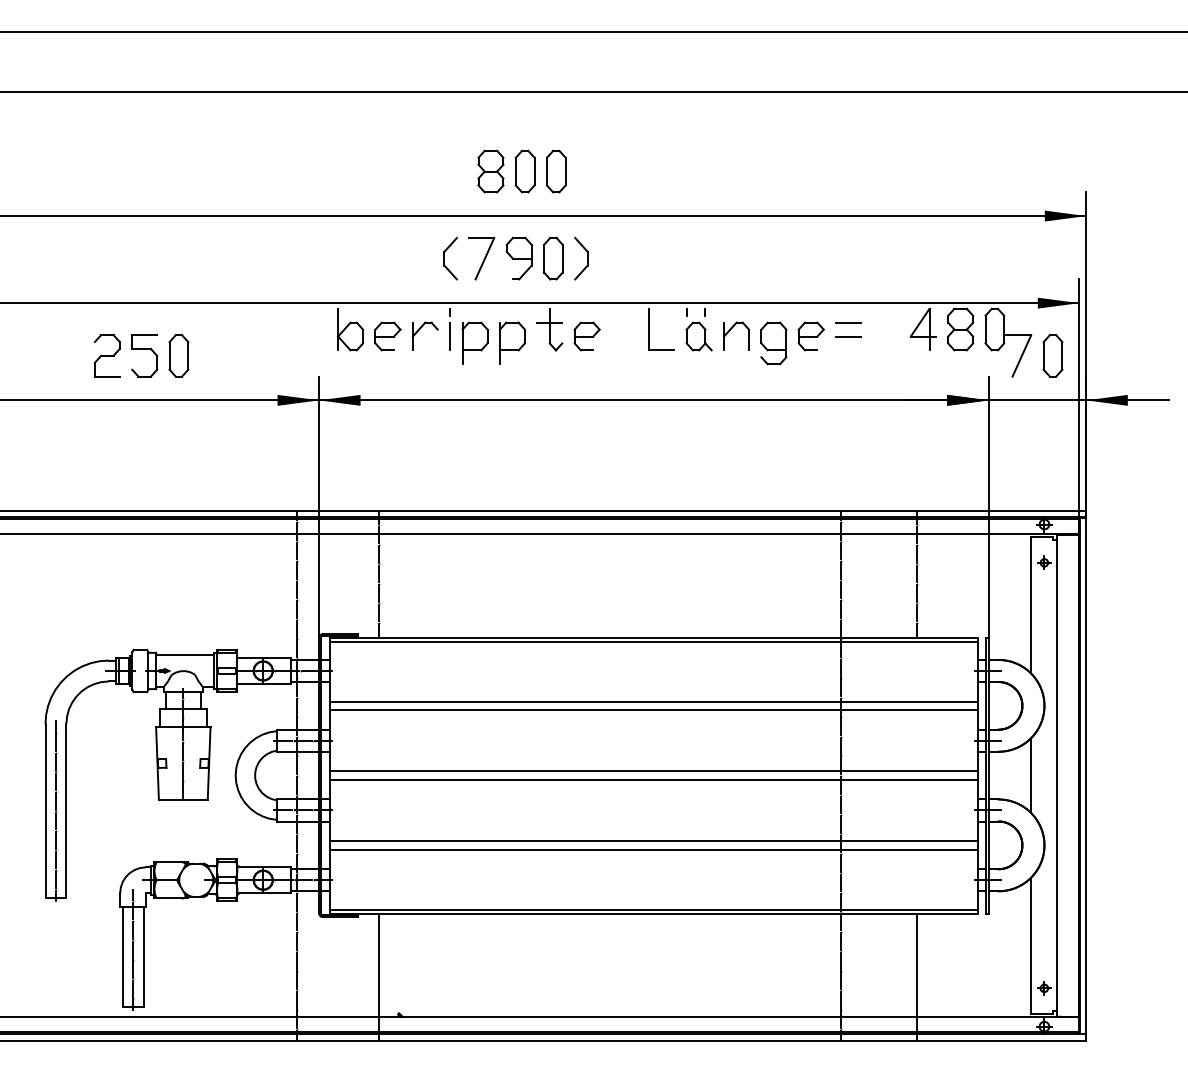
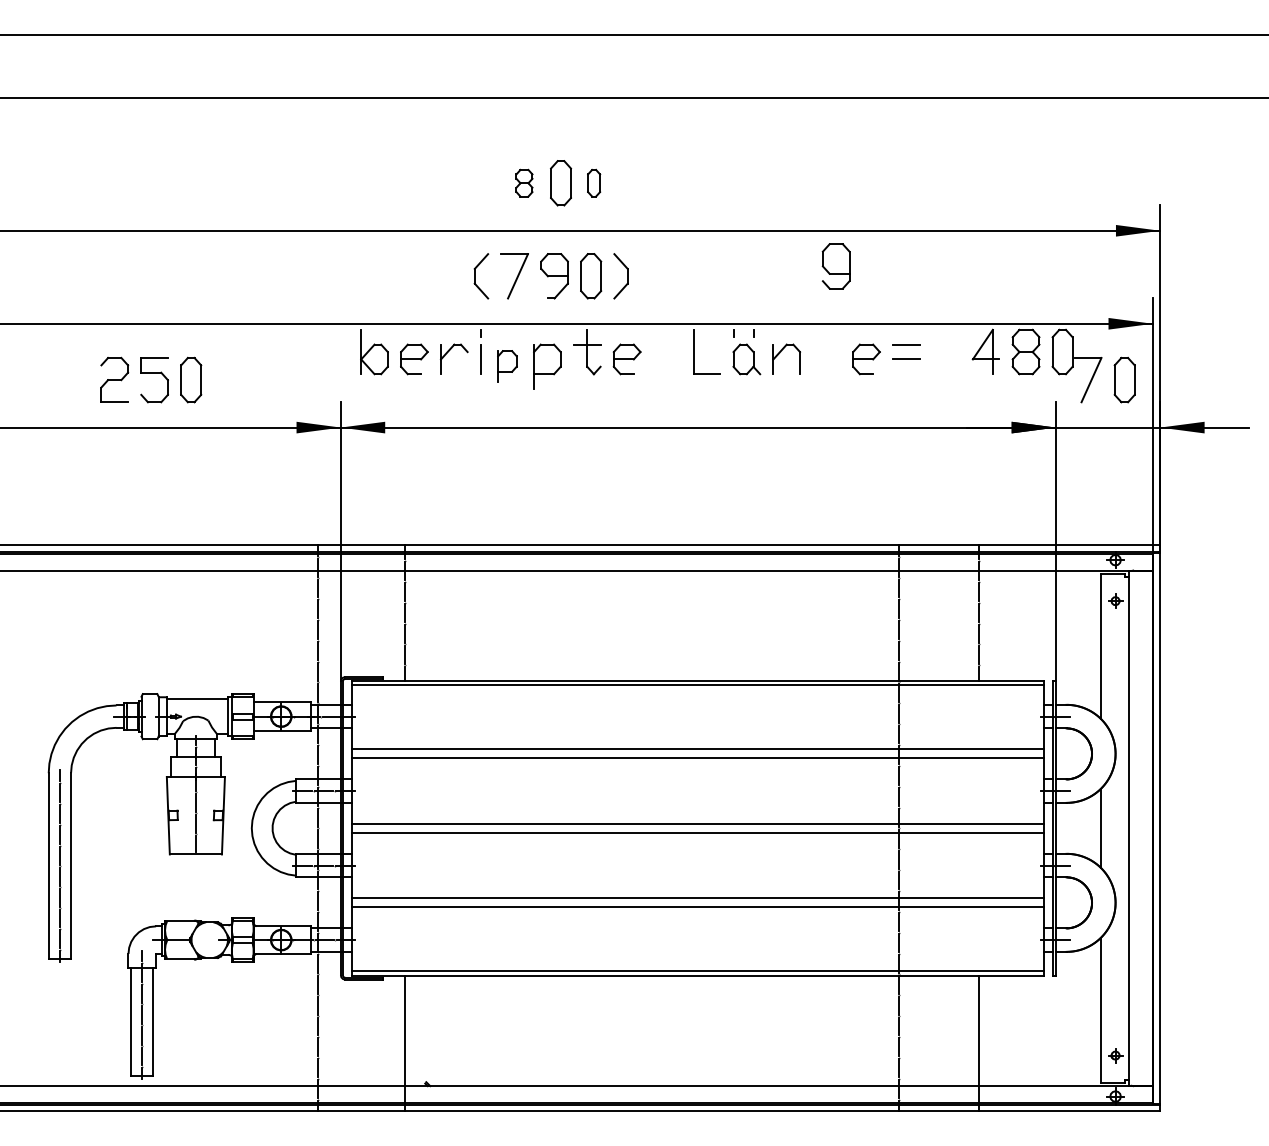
part: (490, 171) -> (523, 183), size x0.6
part: (555, 171) -> (593, 183), size x0.6
part: (474, 342) -> (506, 365), size x0.7
part: (773, 343) -> (835, 266), moved

